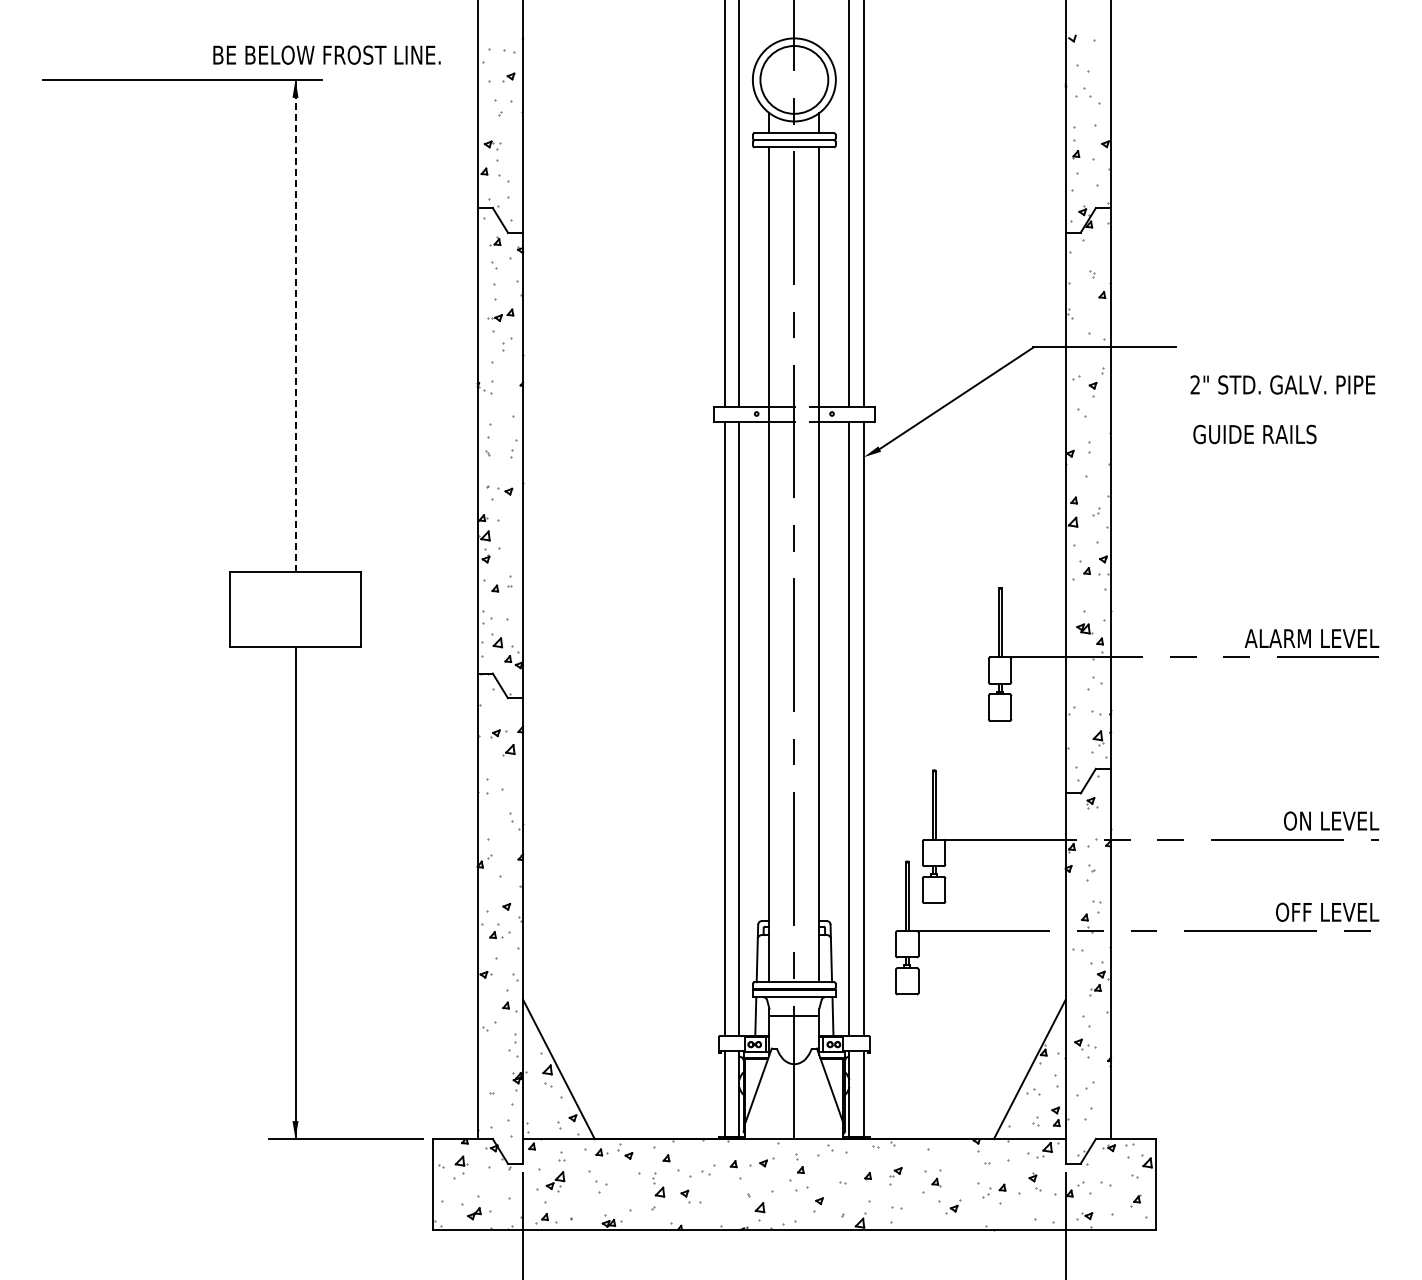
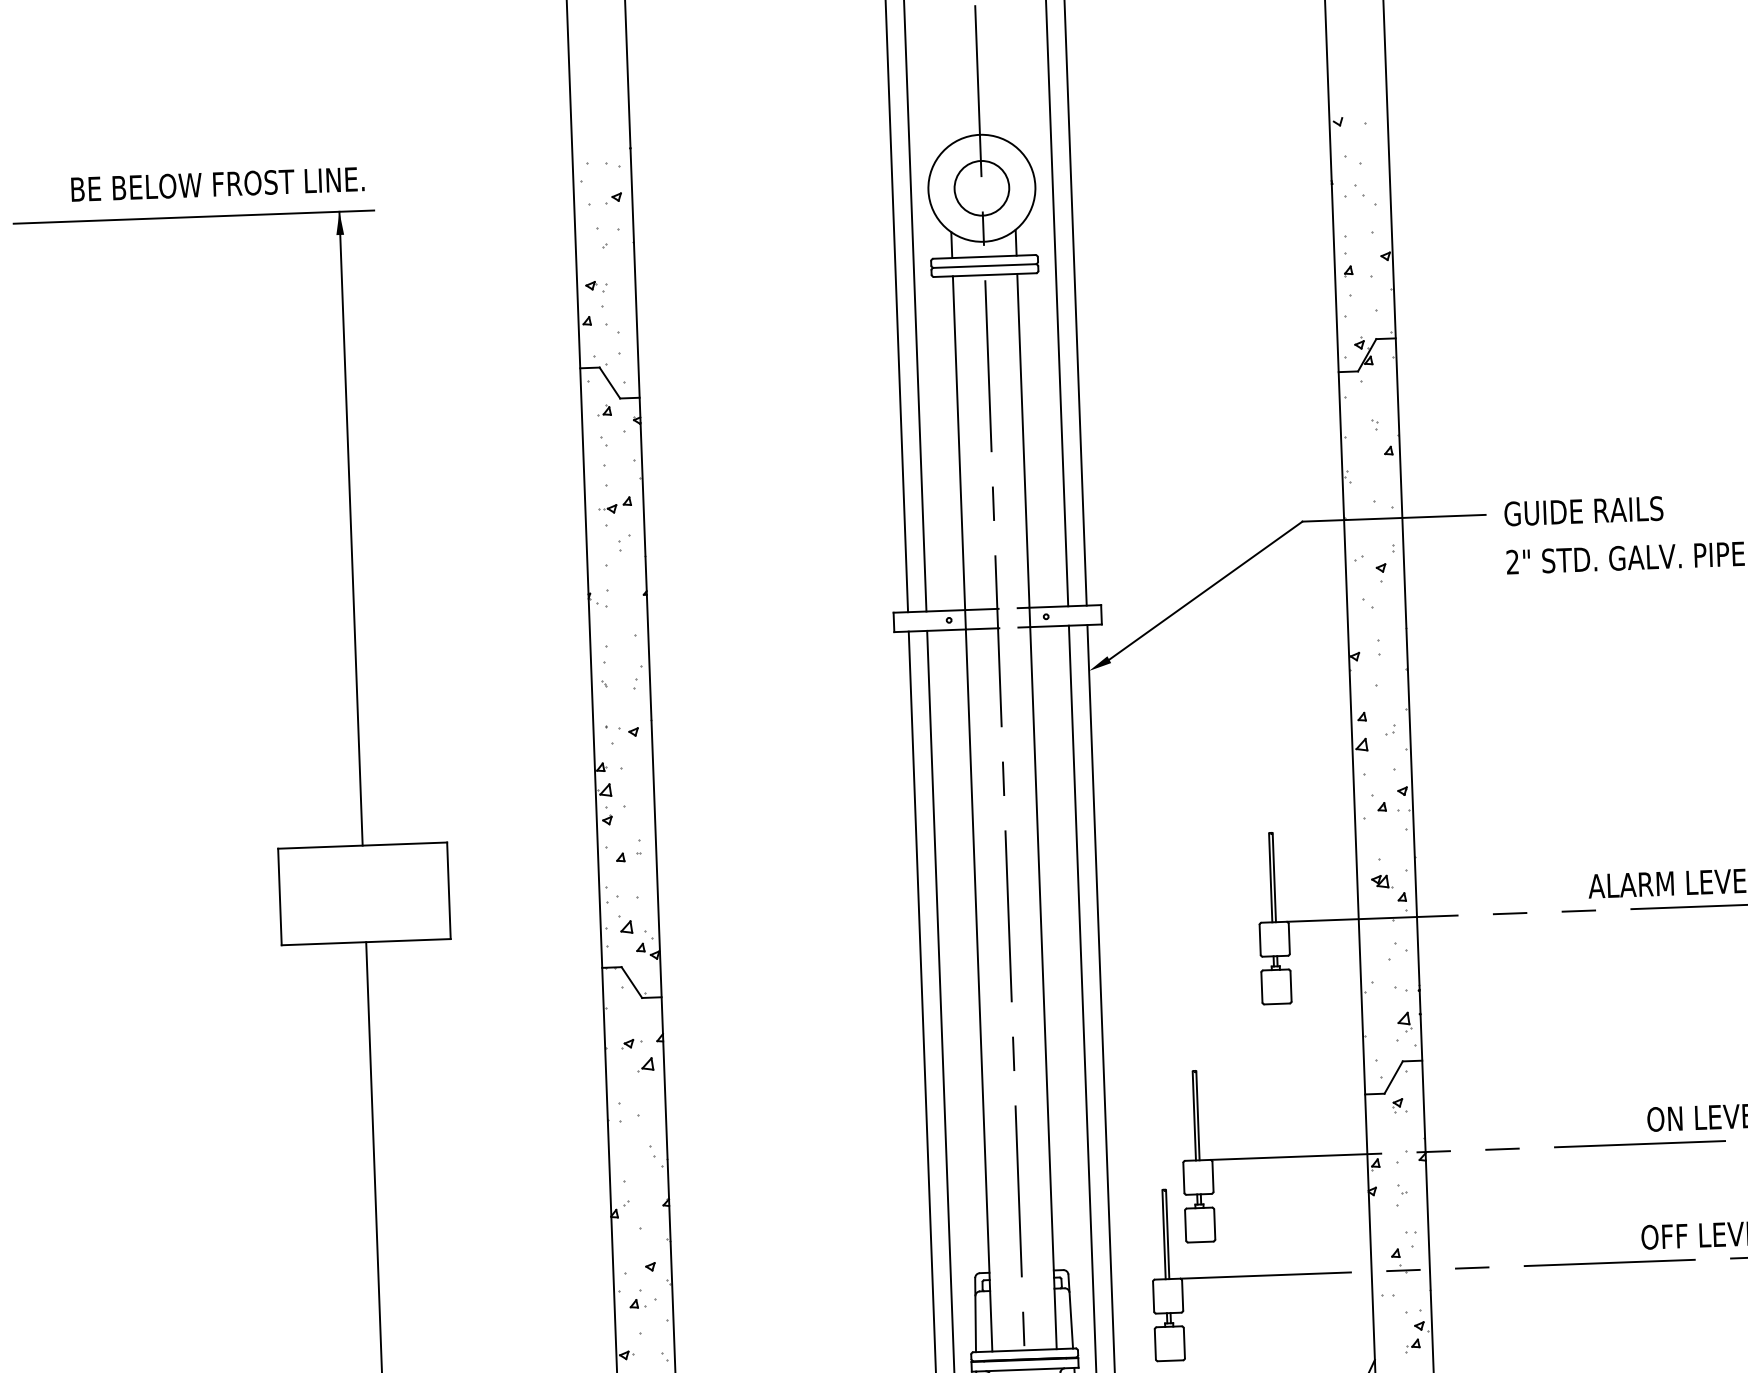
text: (326, 54) -> (217, 183), moved
circle: (794, 79) -> (982, 187), size x0.62
line: (295, 325) -> (350, 528), dashed -> solid
text: (1254, 434) -> (1583, 511), moved

